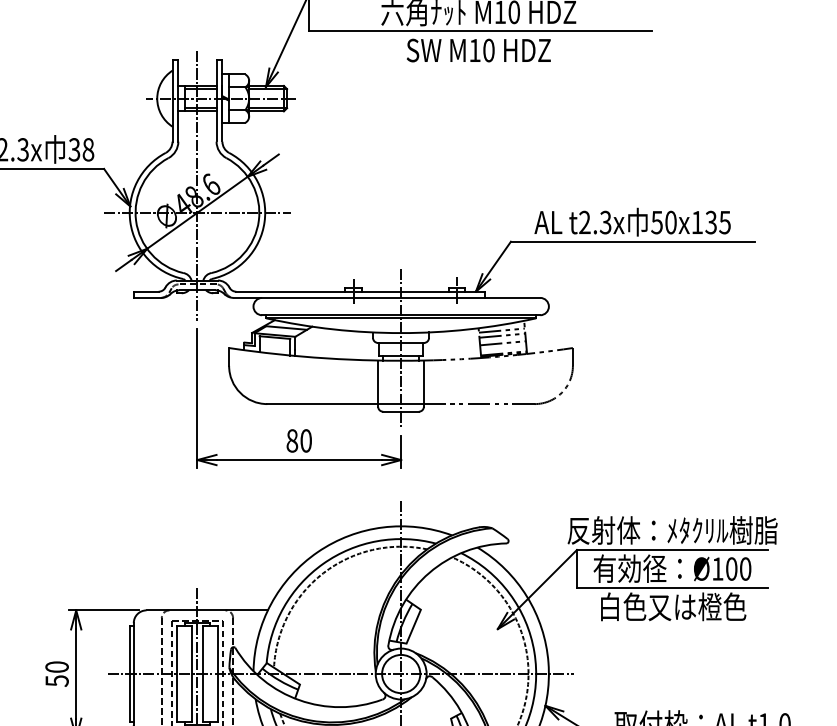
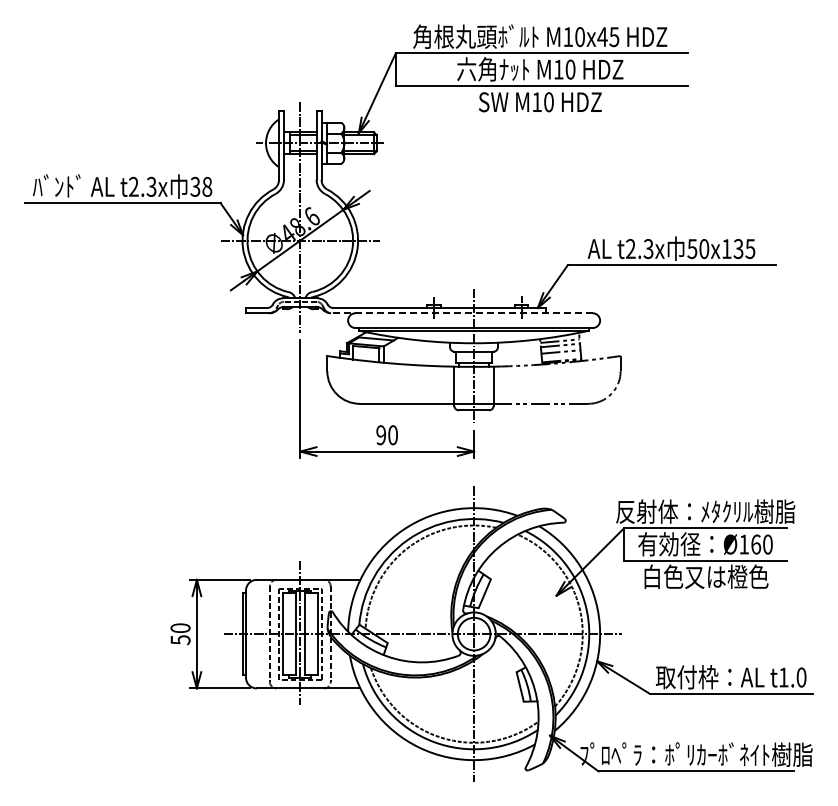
line: (386, 298) -> (461, 313), solid -> dashed
text: (292, 441) -> (381, 435), 80 -> 90
text: (732, 568) -> (756, 544), Ø100 -> Ø160

